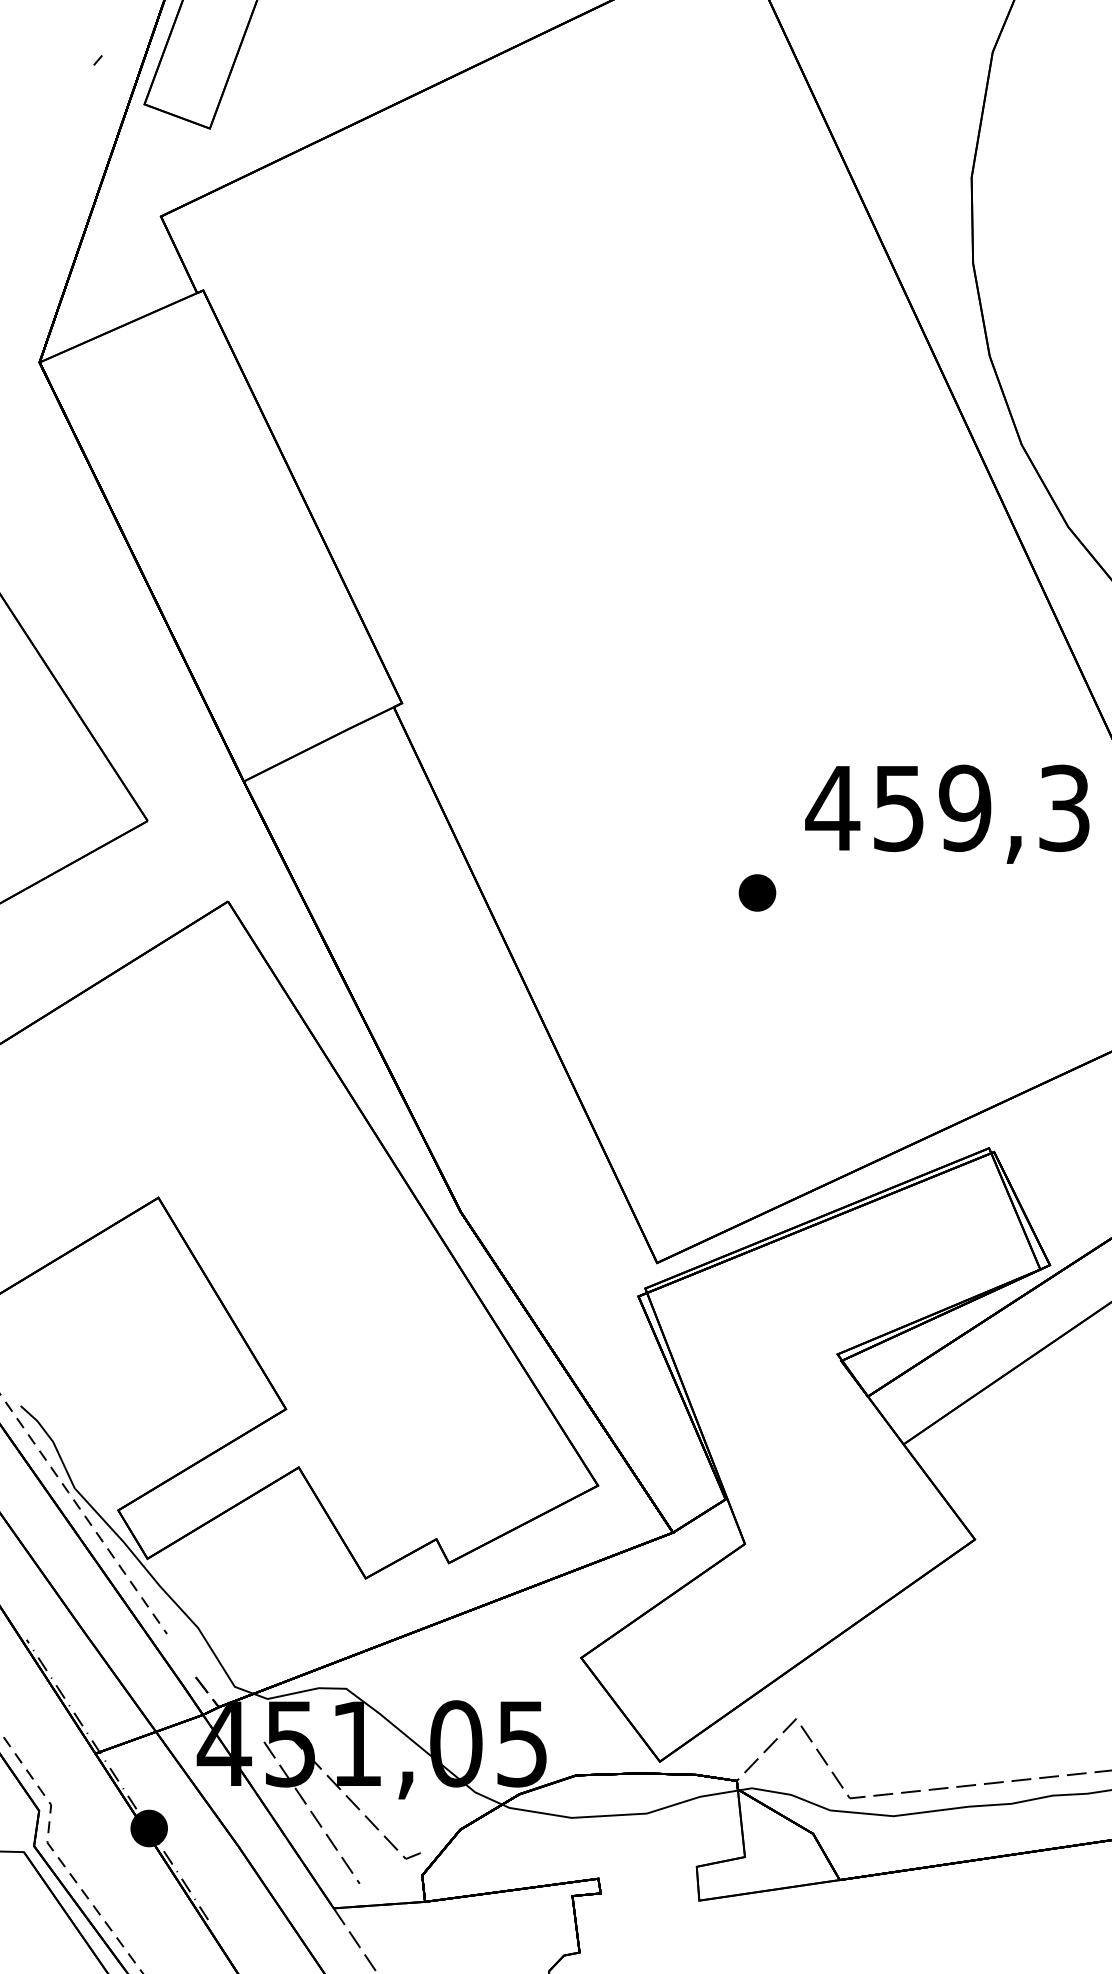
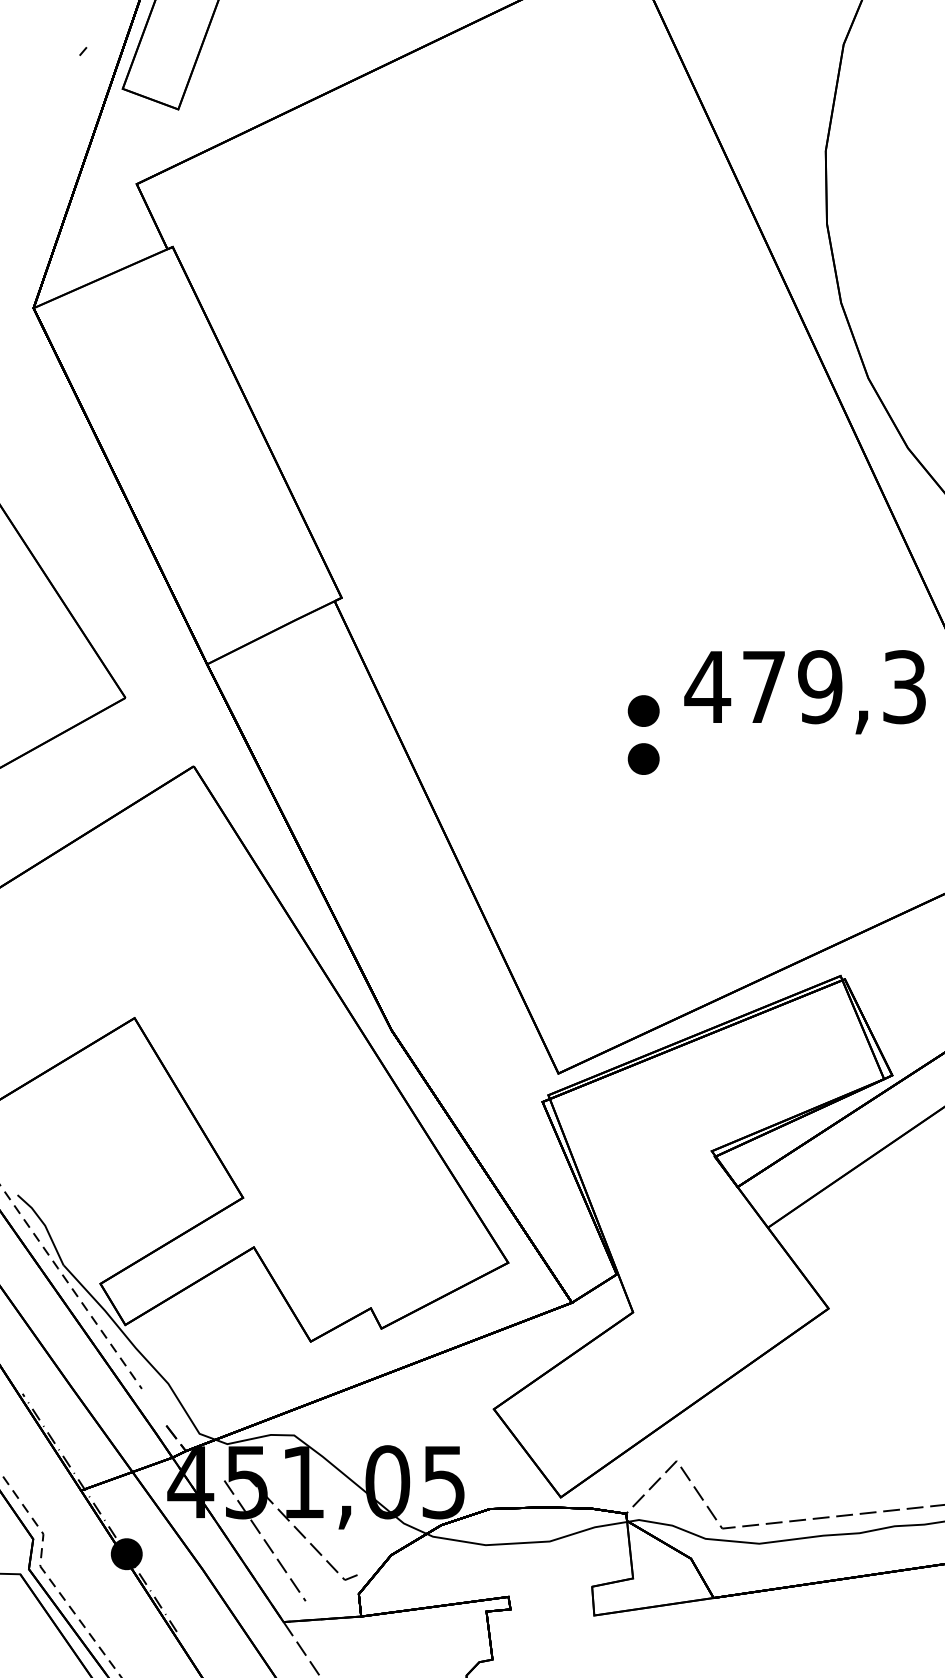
text: (898, 808) -> (763, 687), 459,3 -> 479,3
part: (757, 835) -> (643, 710), added

